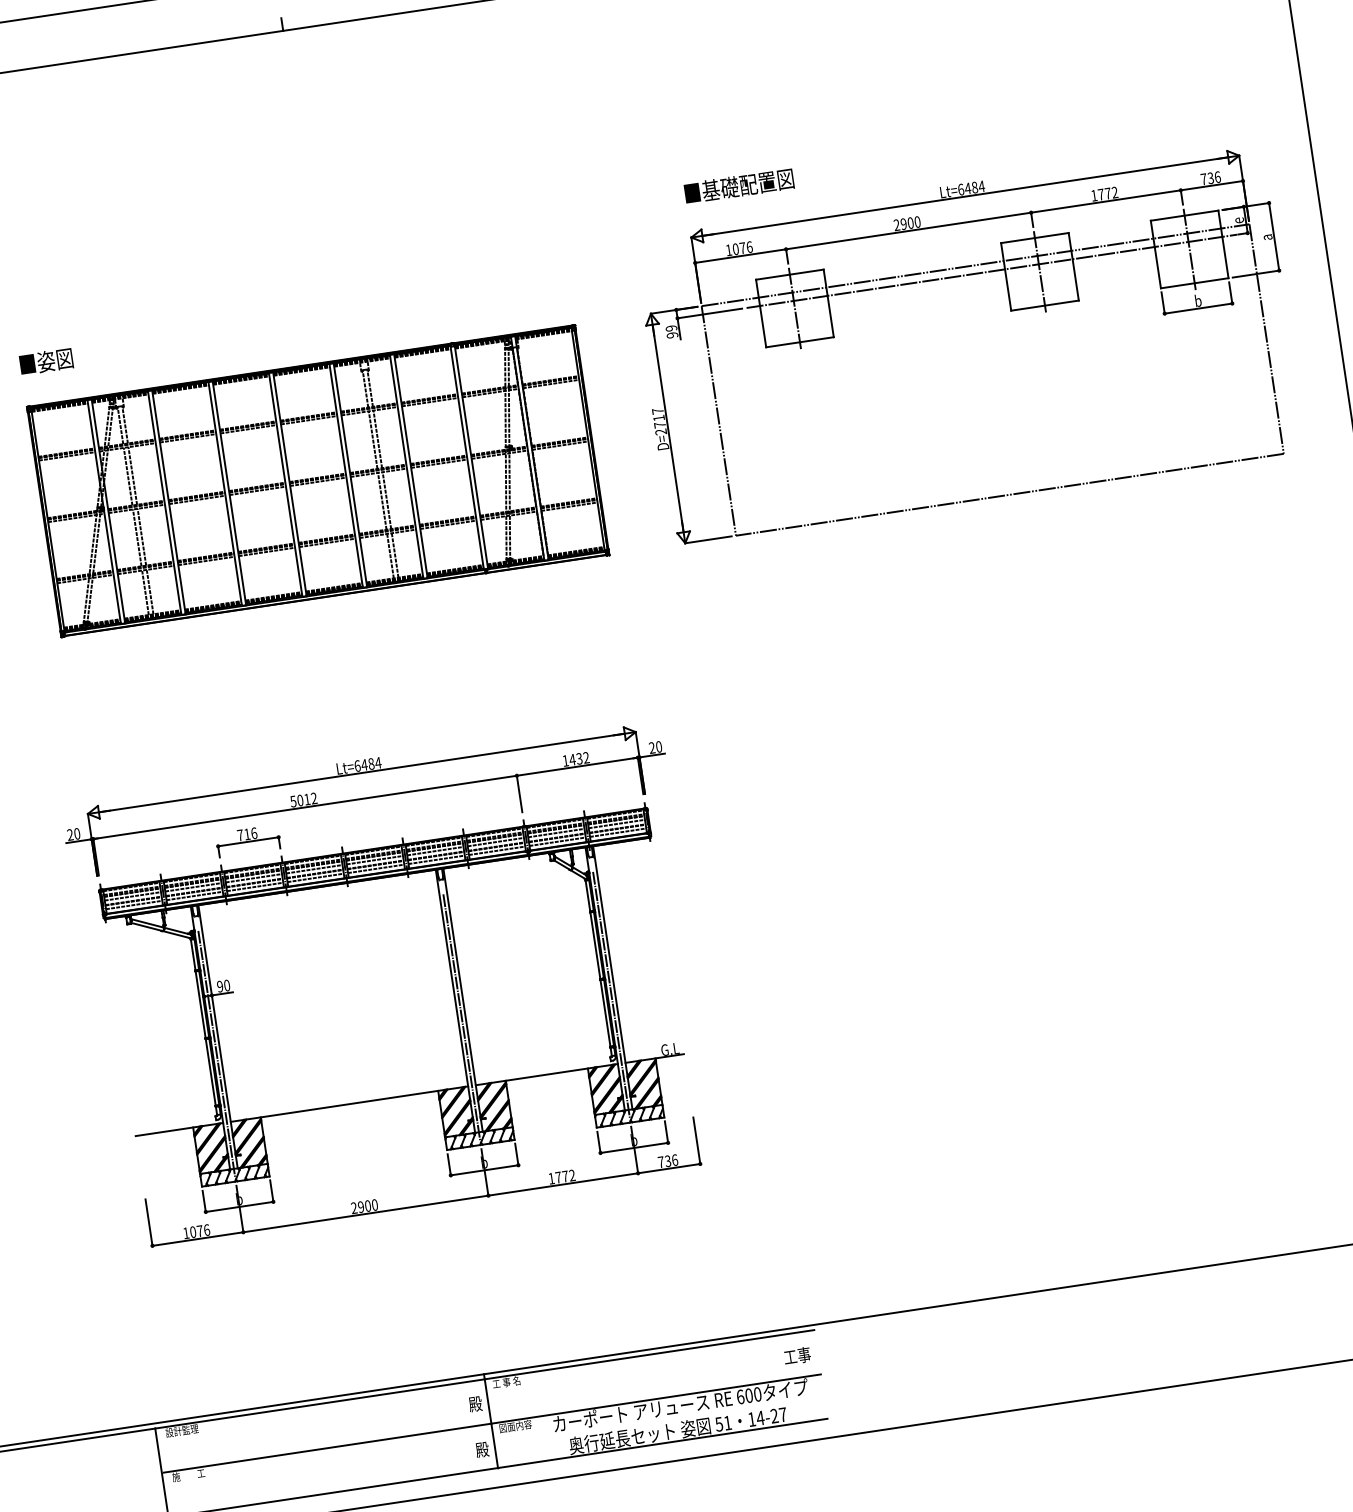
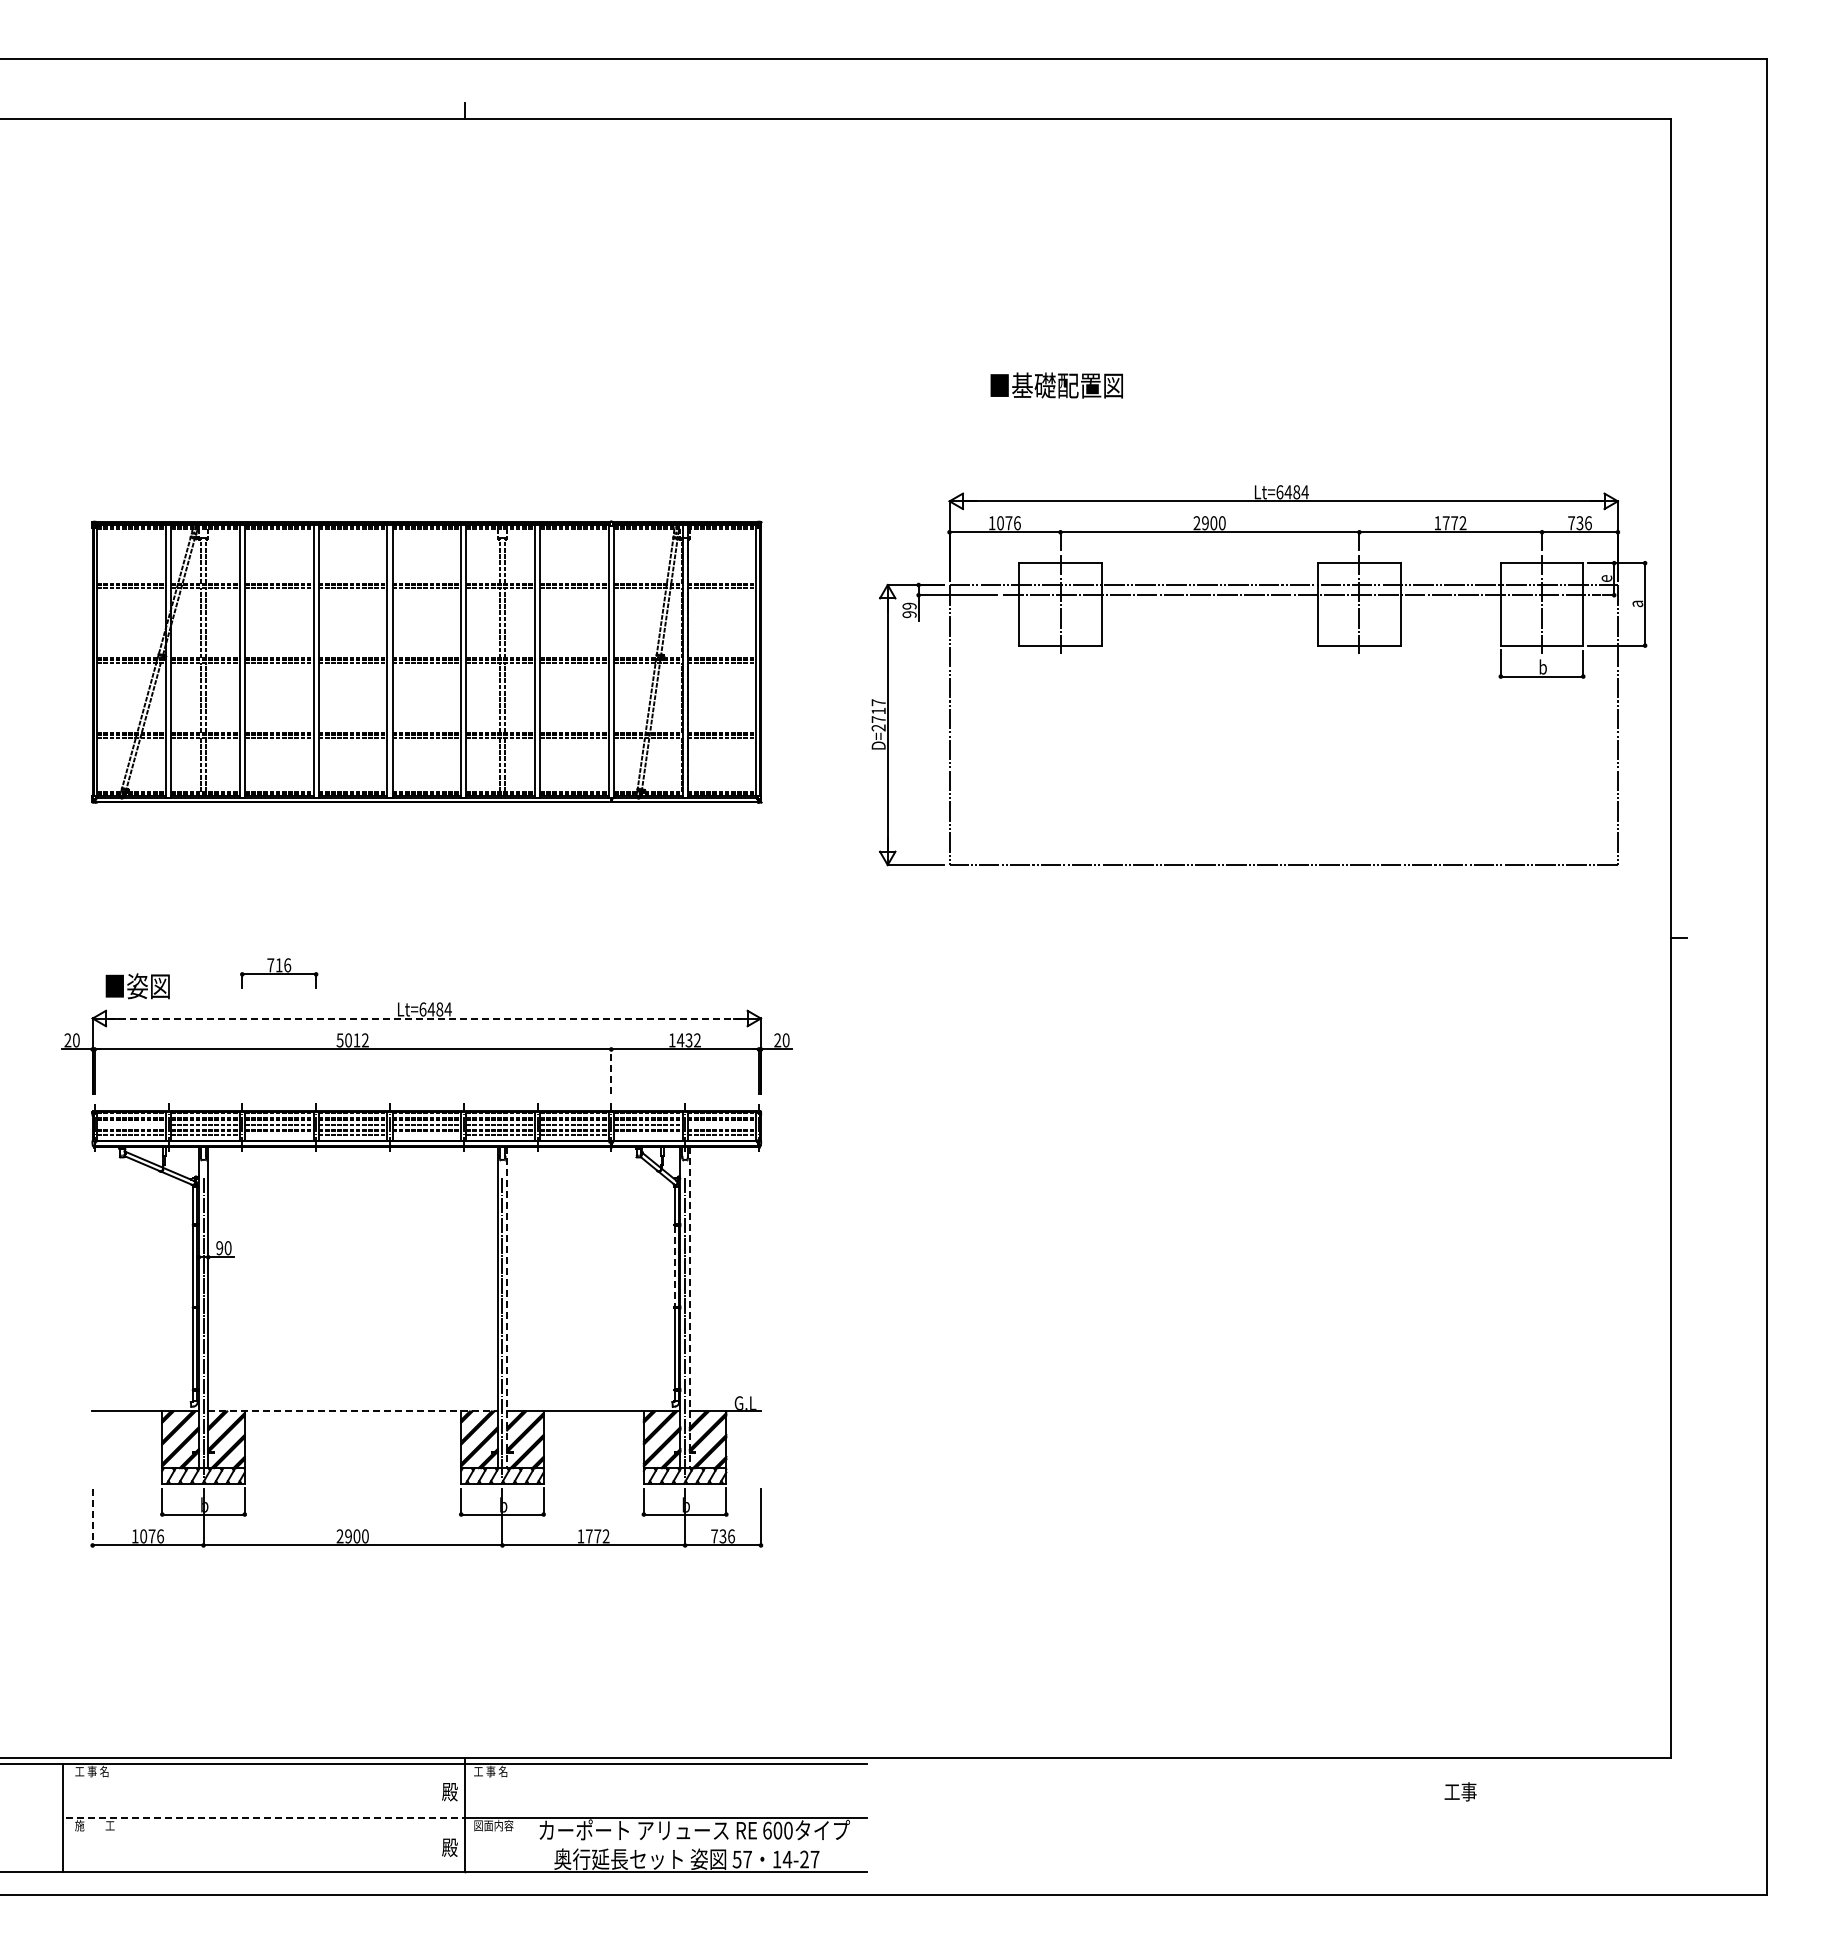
text: (738, 186) -> (1056, 385), moved
part: (1010, 311) -> (1317, 646), moved
text: (46, 361) -> (137, 986), moved
line: (361, 773) -> (426, 1018), solid -> dashed
line: (519, 793) -> (611, 1071), solid -> dashed
line: (616, 823) -> (721, 1124), removed
part: (248, 841) -> (279, 973), moved
line: (557, 841) -> (647, 1135), removed
line: (375, 868) -> (426, 1135), removed
line: (254, 887) -> (278, 1135), removed
line: (132, 896) -> (131, 1124), removed
line: (595, 945) -> (674, 1266), solid -> dashed
line: (612, 977) -> (689, 1307), solid -> dashed
line: (463, 1000) -> (507, 1307), solid -> dashed
line: (349, 1104) -> (353, 1411), solid -> dashed
line: (148, 1222) -> (92, 1517), solid -> dashed
text: (797, 1355) -> (1460, 1791), moved
text: (727, 1423) -> (747, 1859), 51 -> 57
text: (181, 1430) -> (94, 1771), 設計監理 -> 工 事 名
line: (327, 1448) -> (265, 1818), solid -> dashed

